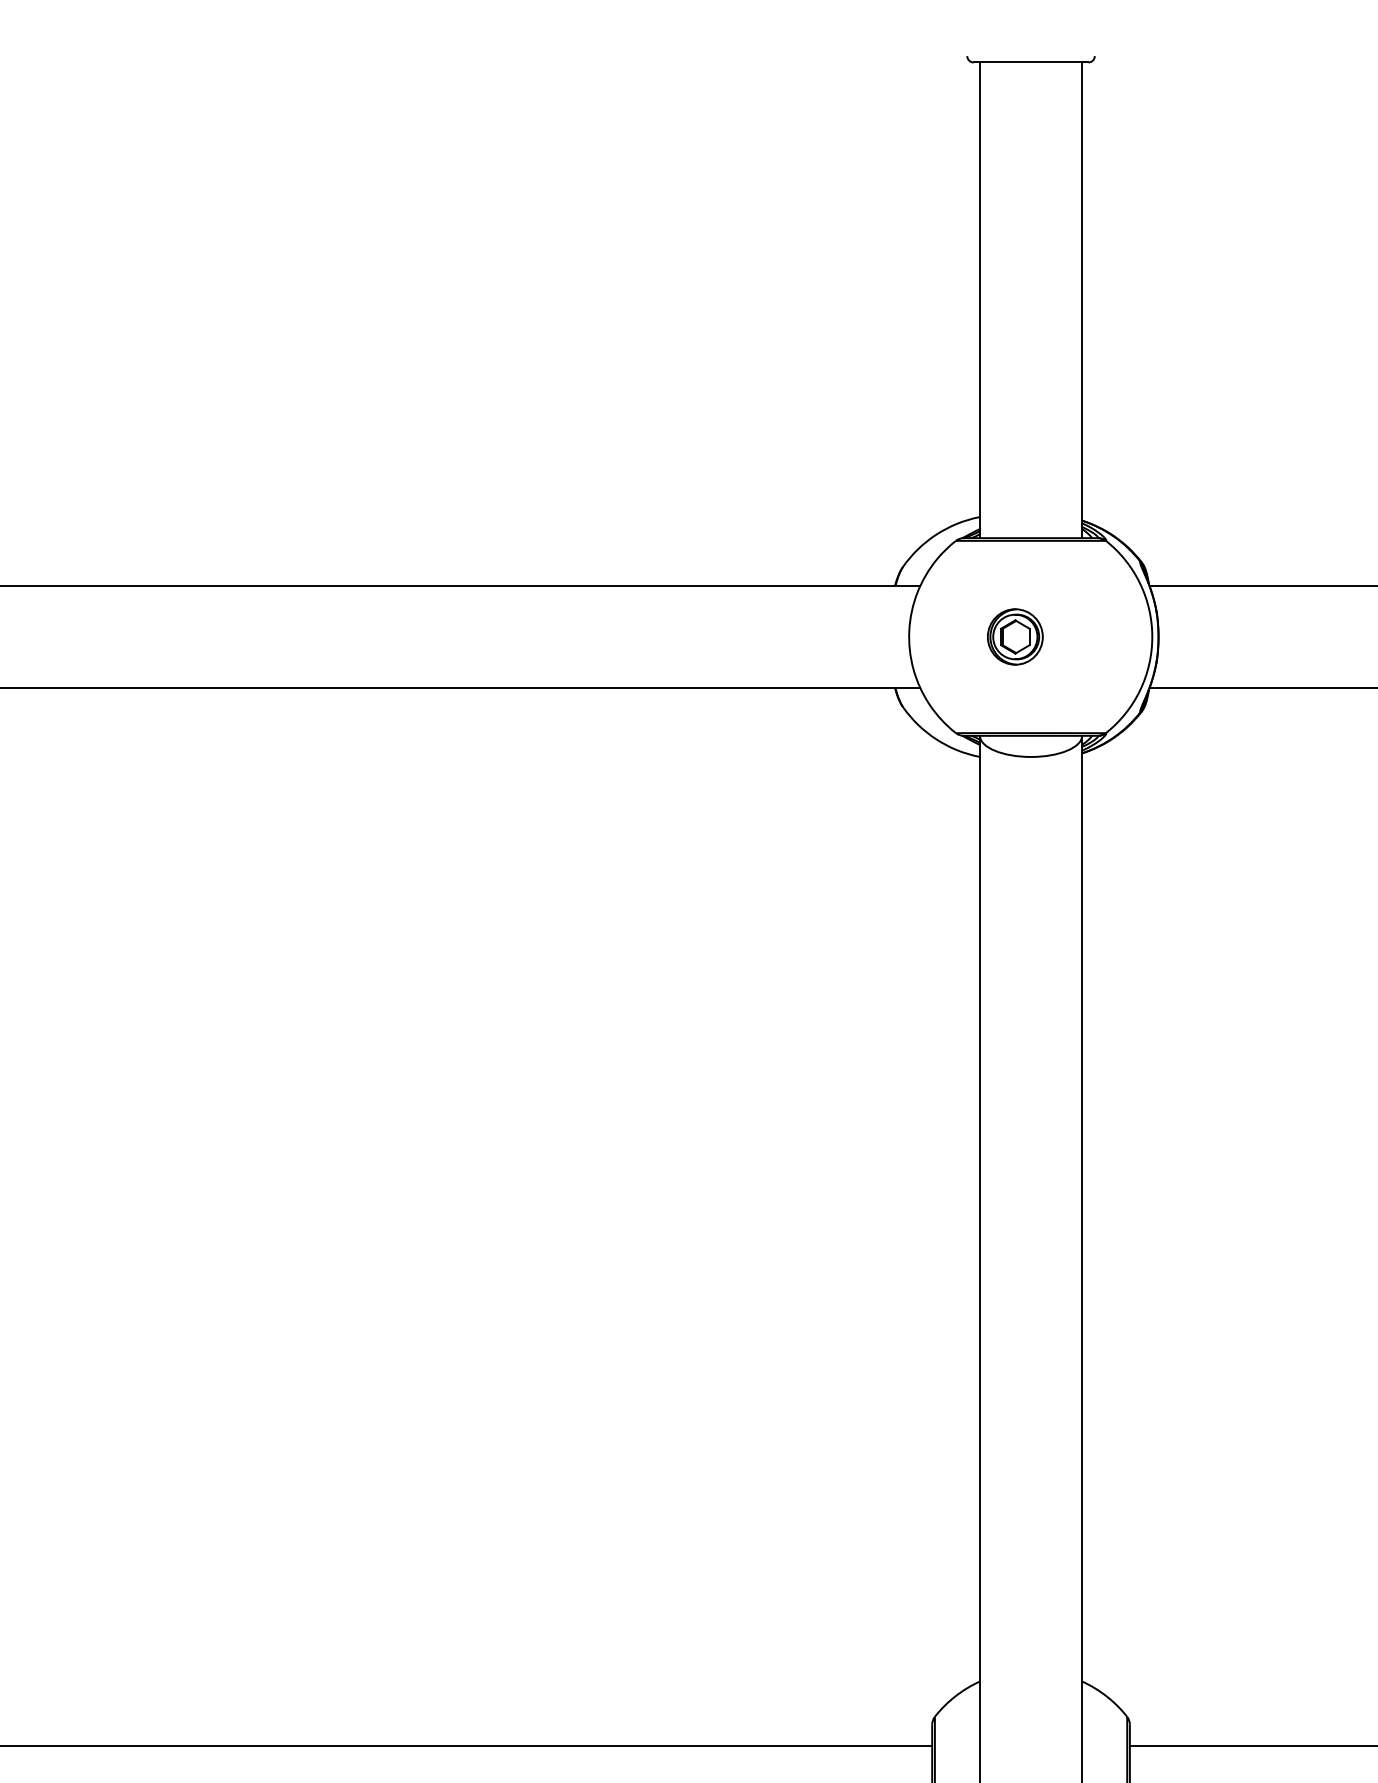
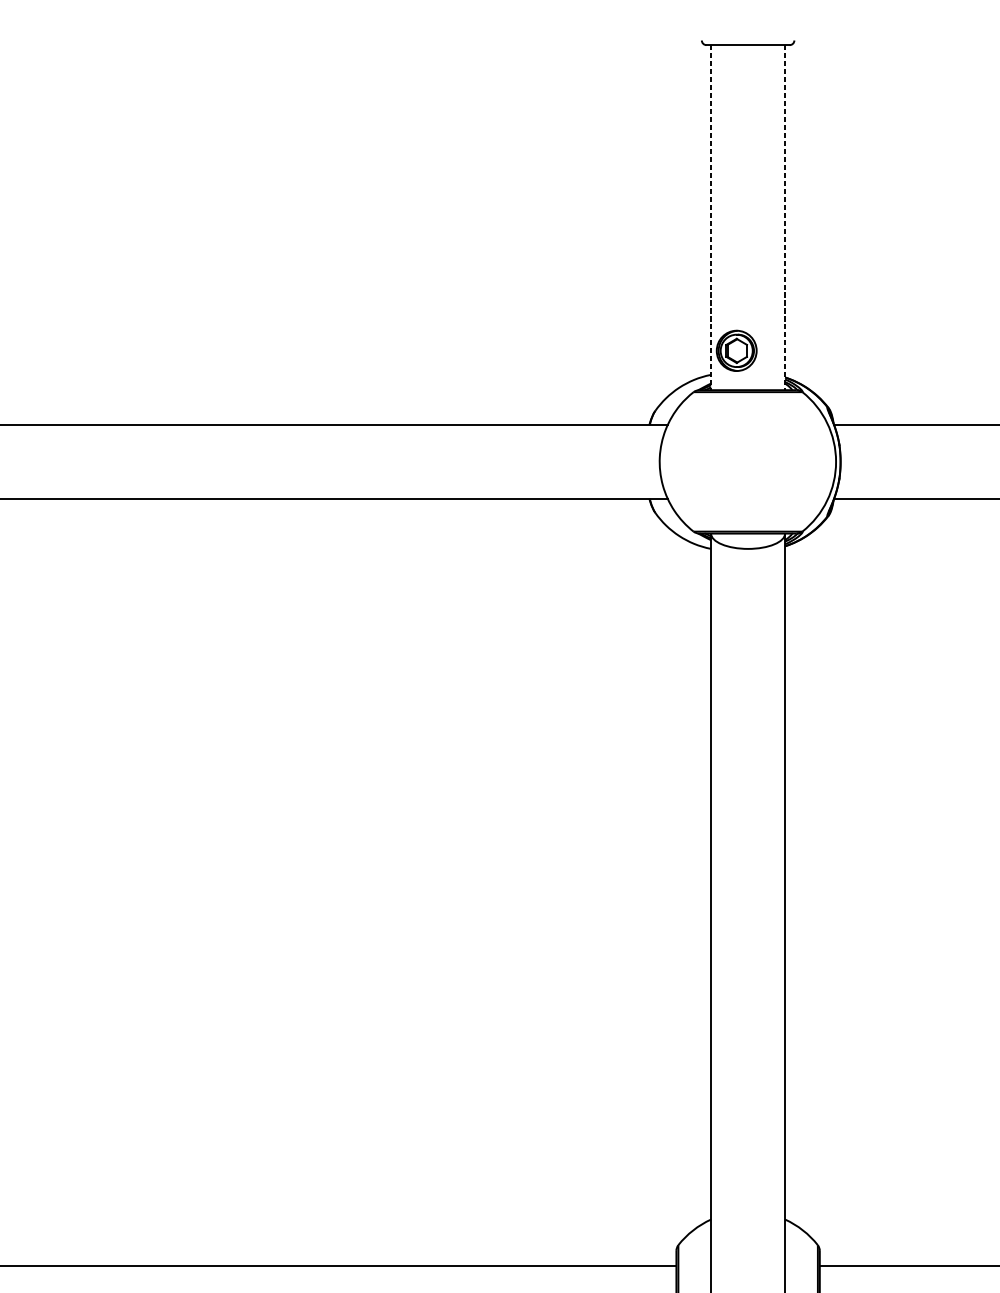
line: (980, 300) -> (711, 217), solid -> dashed
line: (1082, 300) -> (785, 217), solid -> dashed
part: (1015, 636) -> (736, 350), moved

